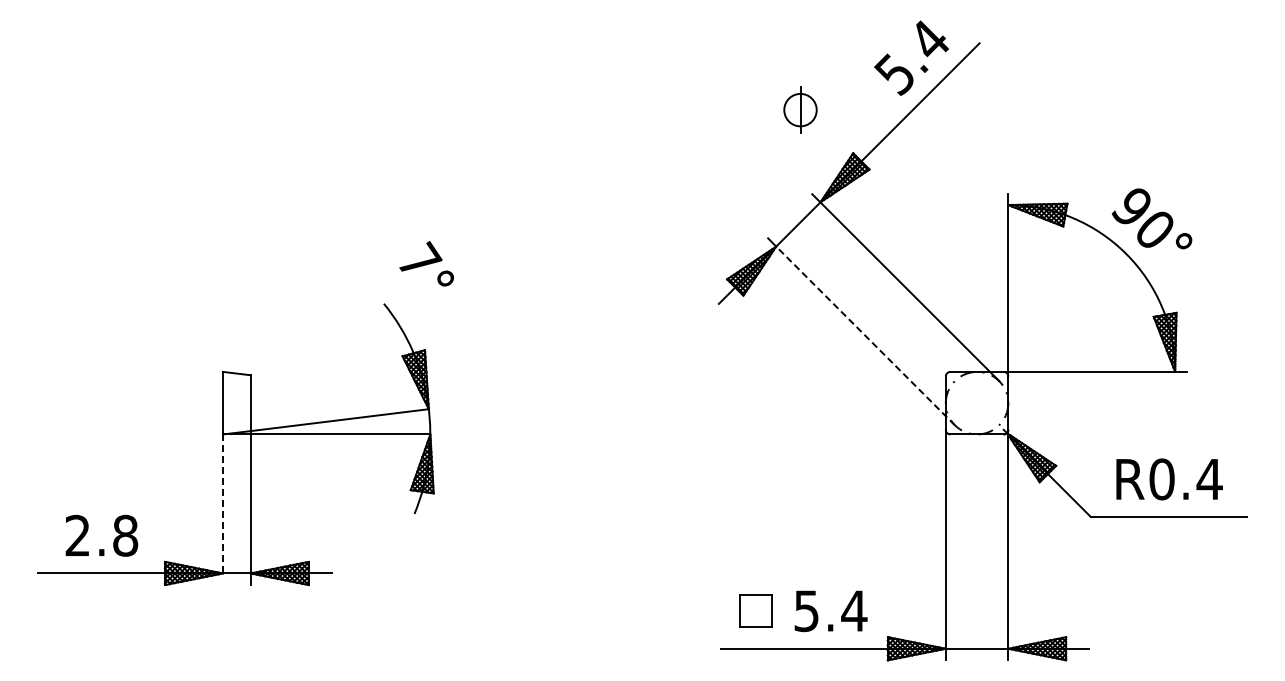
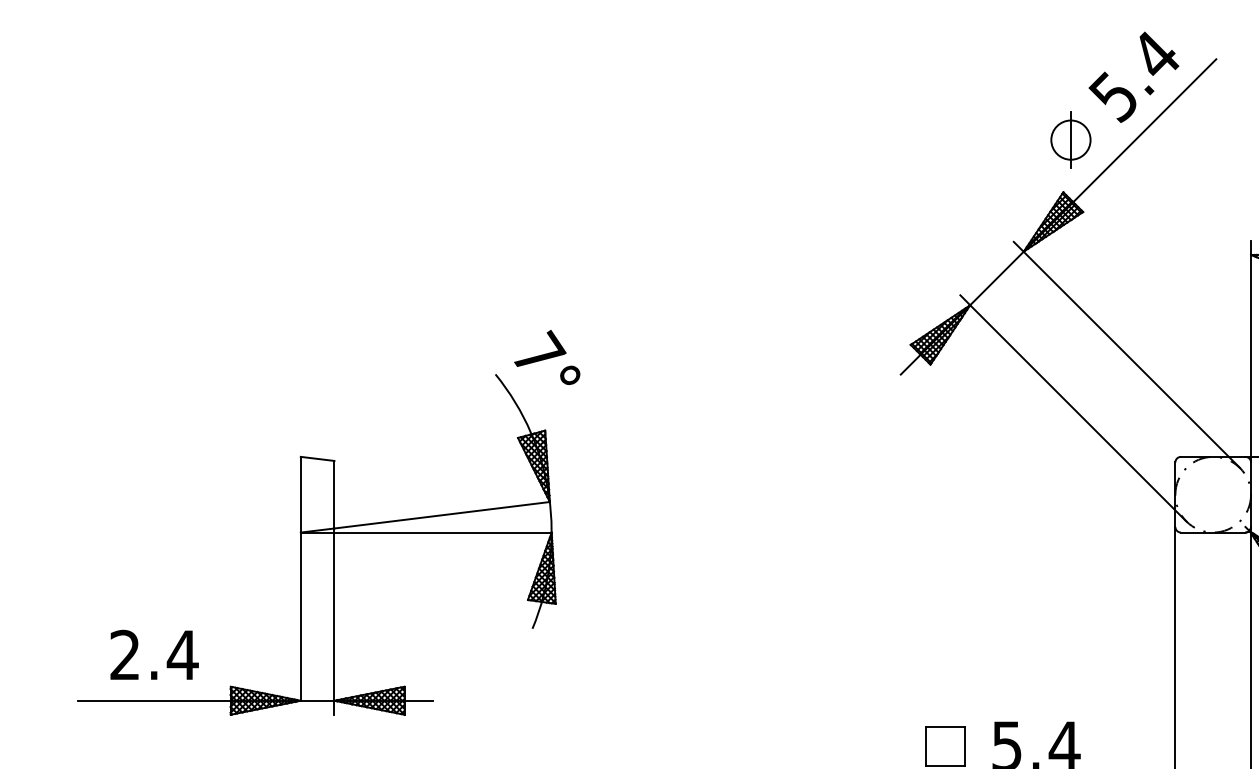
part: (800, 109) -> (1070, 139), moved
text: (426, 263) -> (547, 357), moved
line: (865, 335) -> (1078, 412), dashed -> solid
line: (223, 504) -> (301, 617), dashed -> solid
text: (125, 535) -> (182, 654), 2.8 -> 2.4

